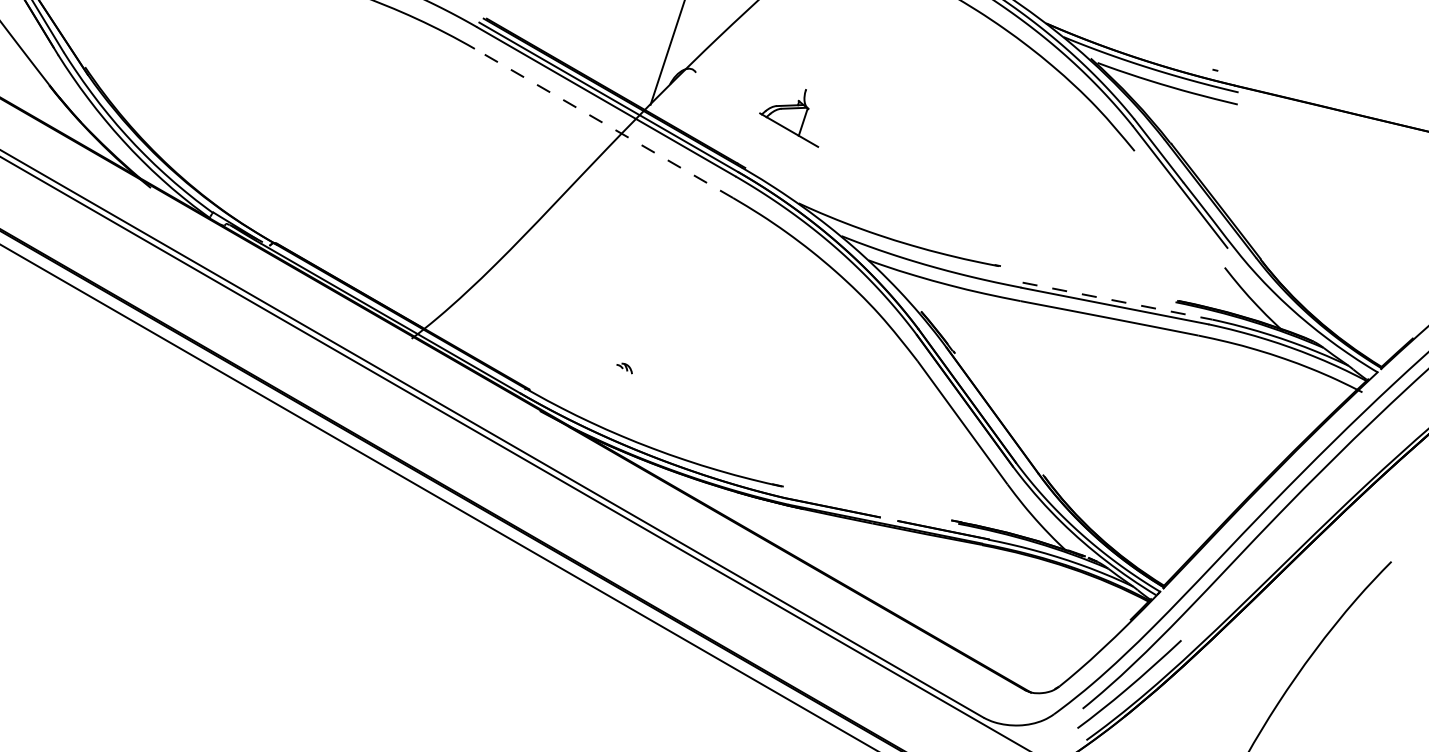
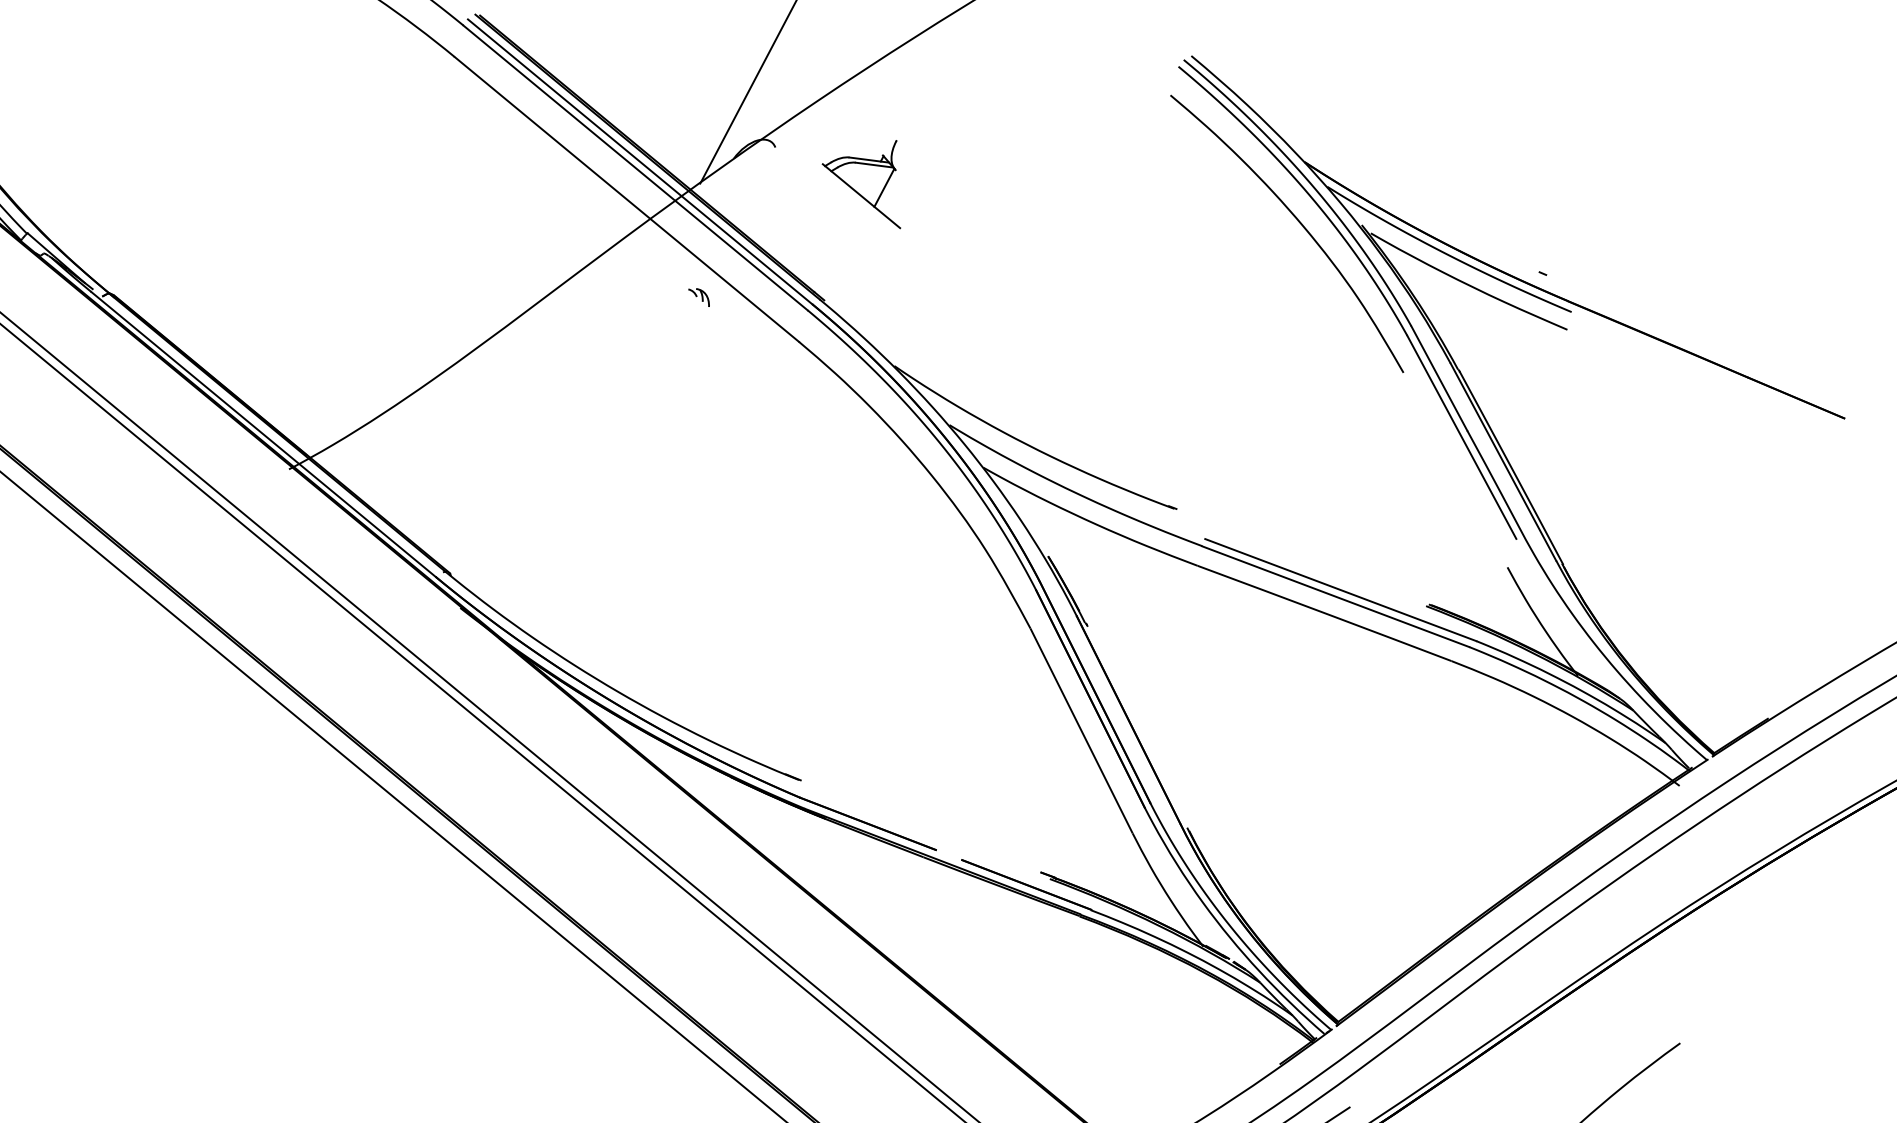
part: (789, 118) -> (864, 179), moved
line: (603, 123) -> (626, 199), dashed -> solid
line: (1117, 301) -> (1340, 590), dashed -> solid
part: (624, 368) -> (699, 296), moved

